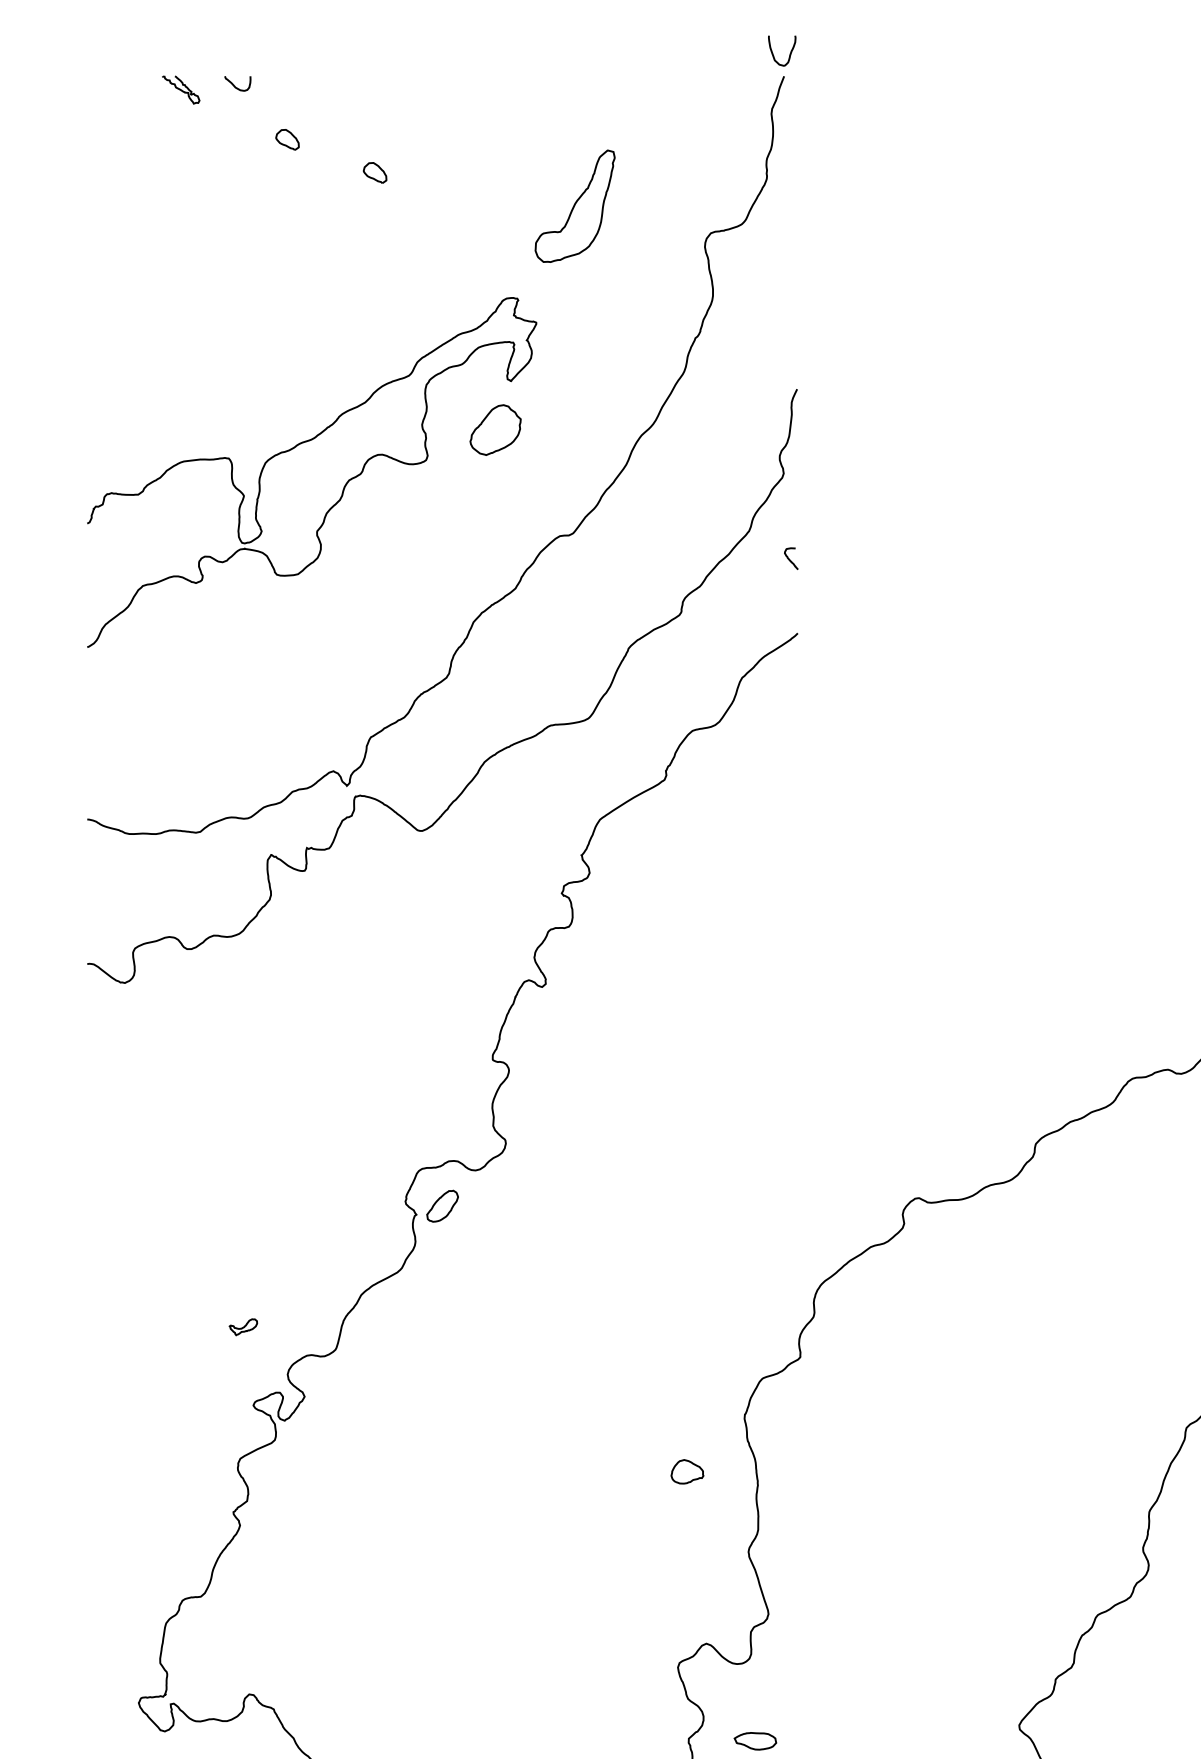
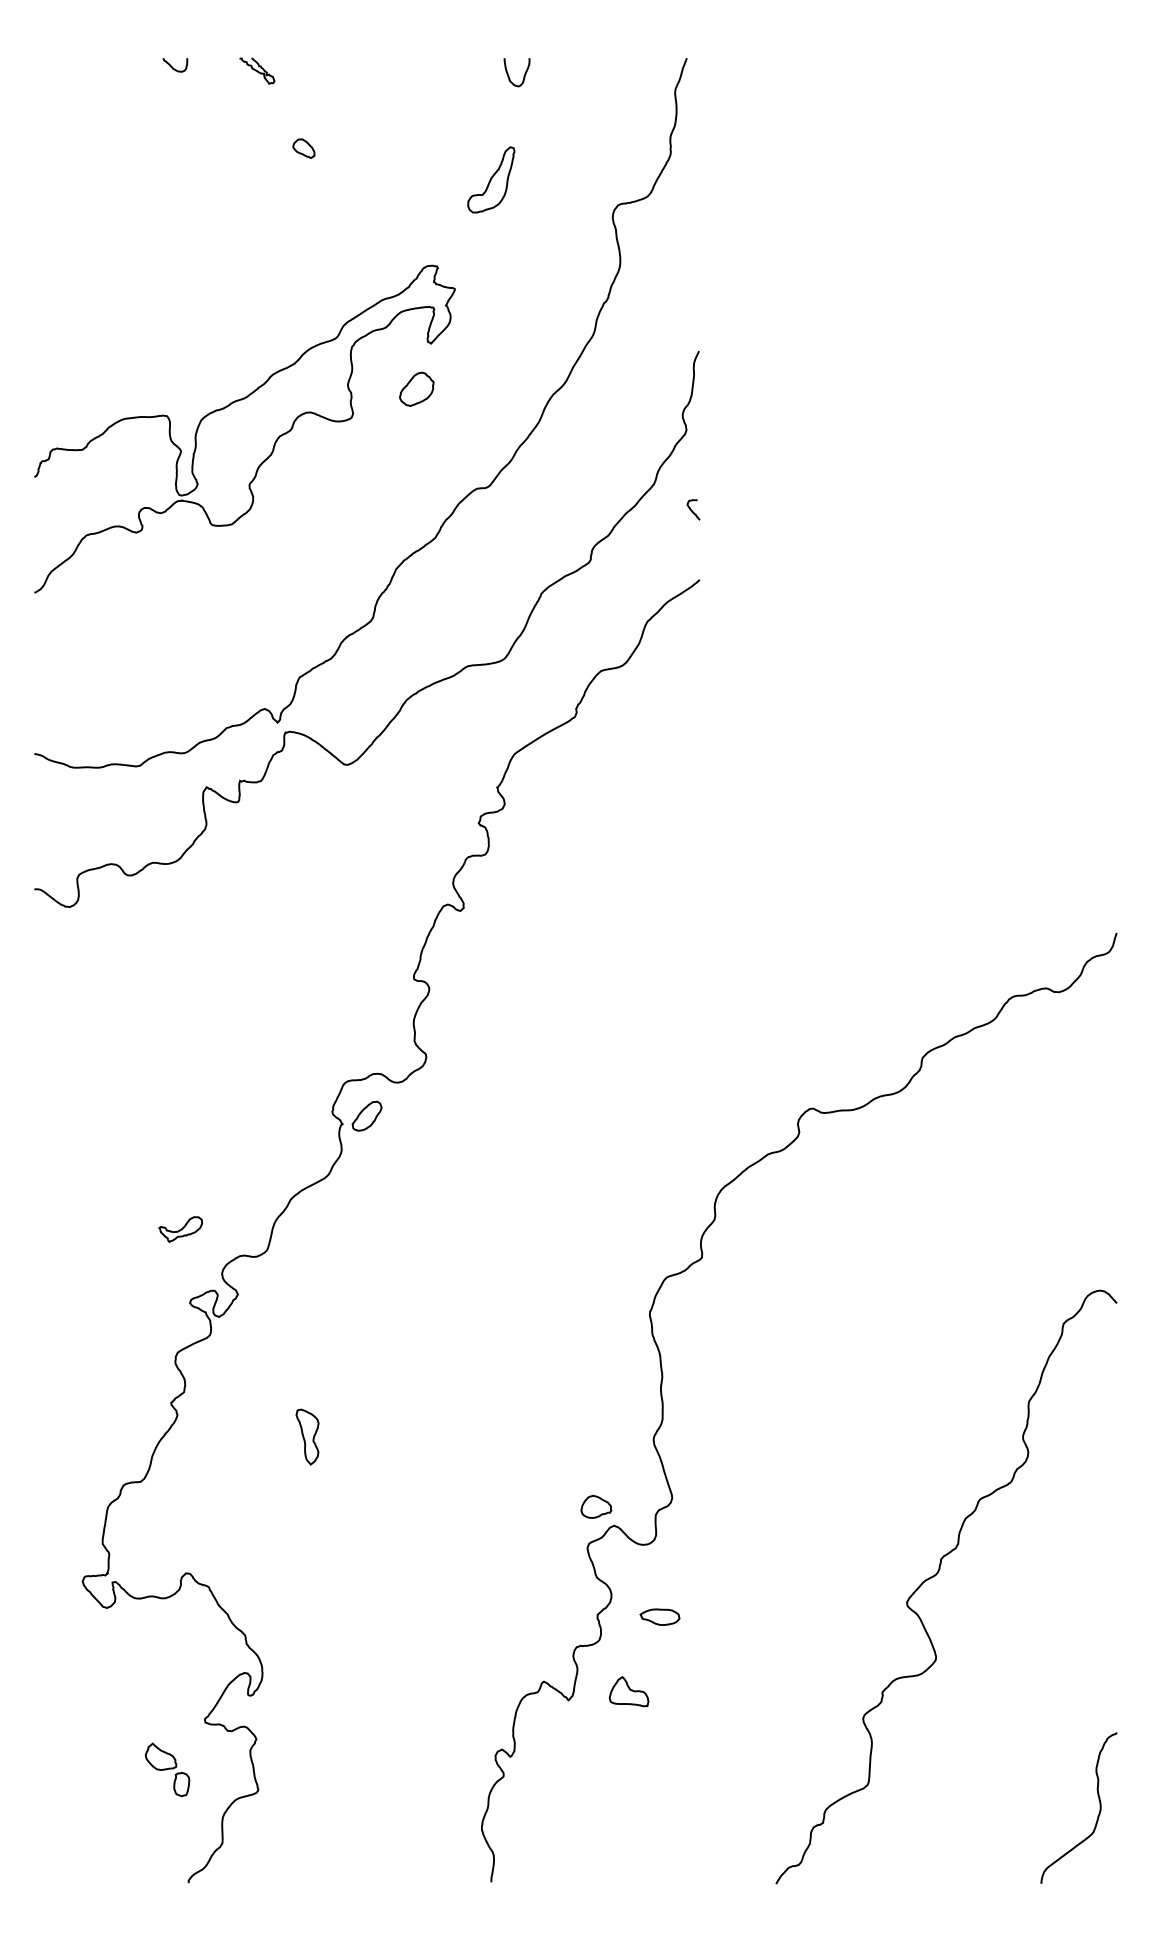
curve: (773, 52) -> (508, 73), moved
curve: (181, 89) -> (257, 70), moved
part: (287, 139) -> (221, 117), removed
part: (575, 205) -> (491, 179), size x0.62
part: (495, 429) -> (416, 388), size x0.71
part: (243, 1327) -> (180, 1229), size x1.67
part: (687, 1471) -> (596, 1506), moved
part: (378, 1548) -> (307, 1436), added

